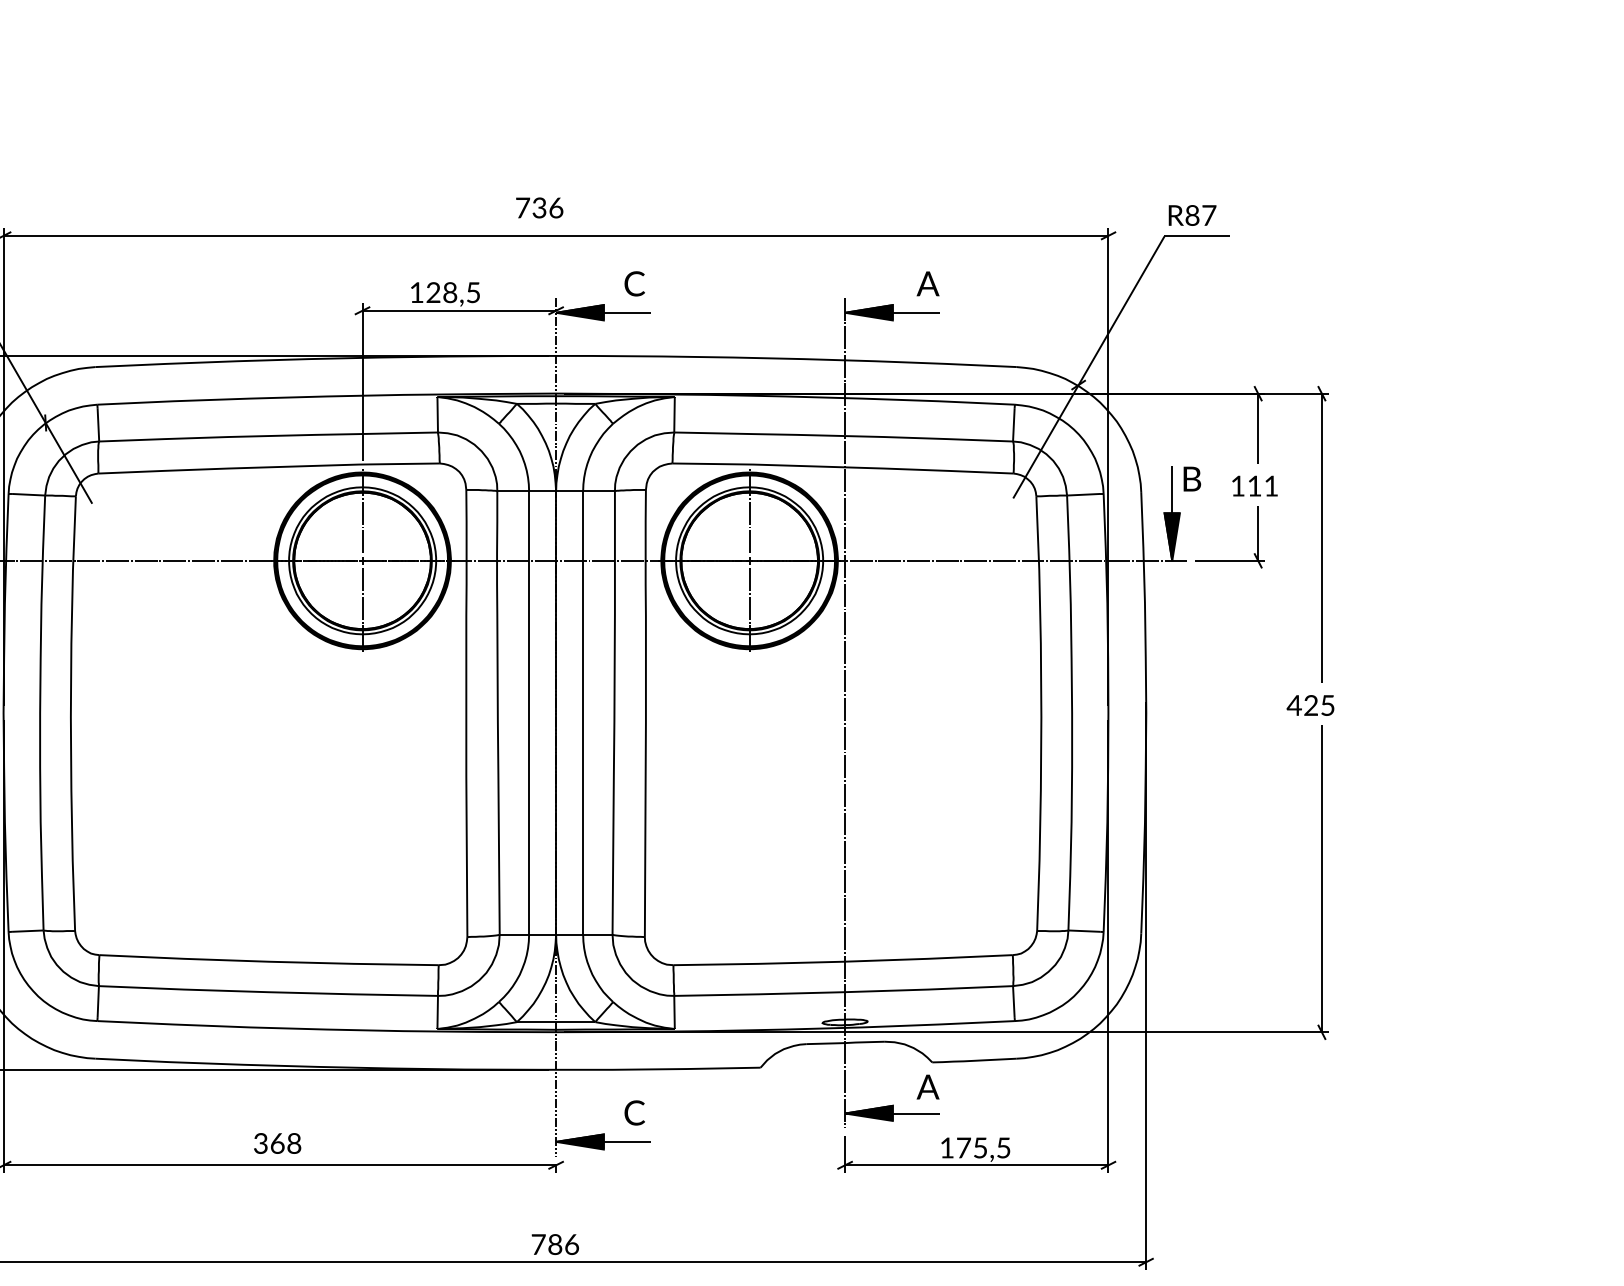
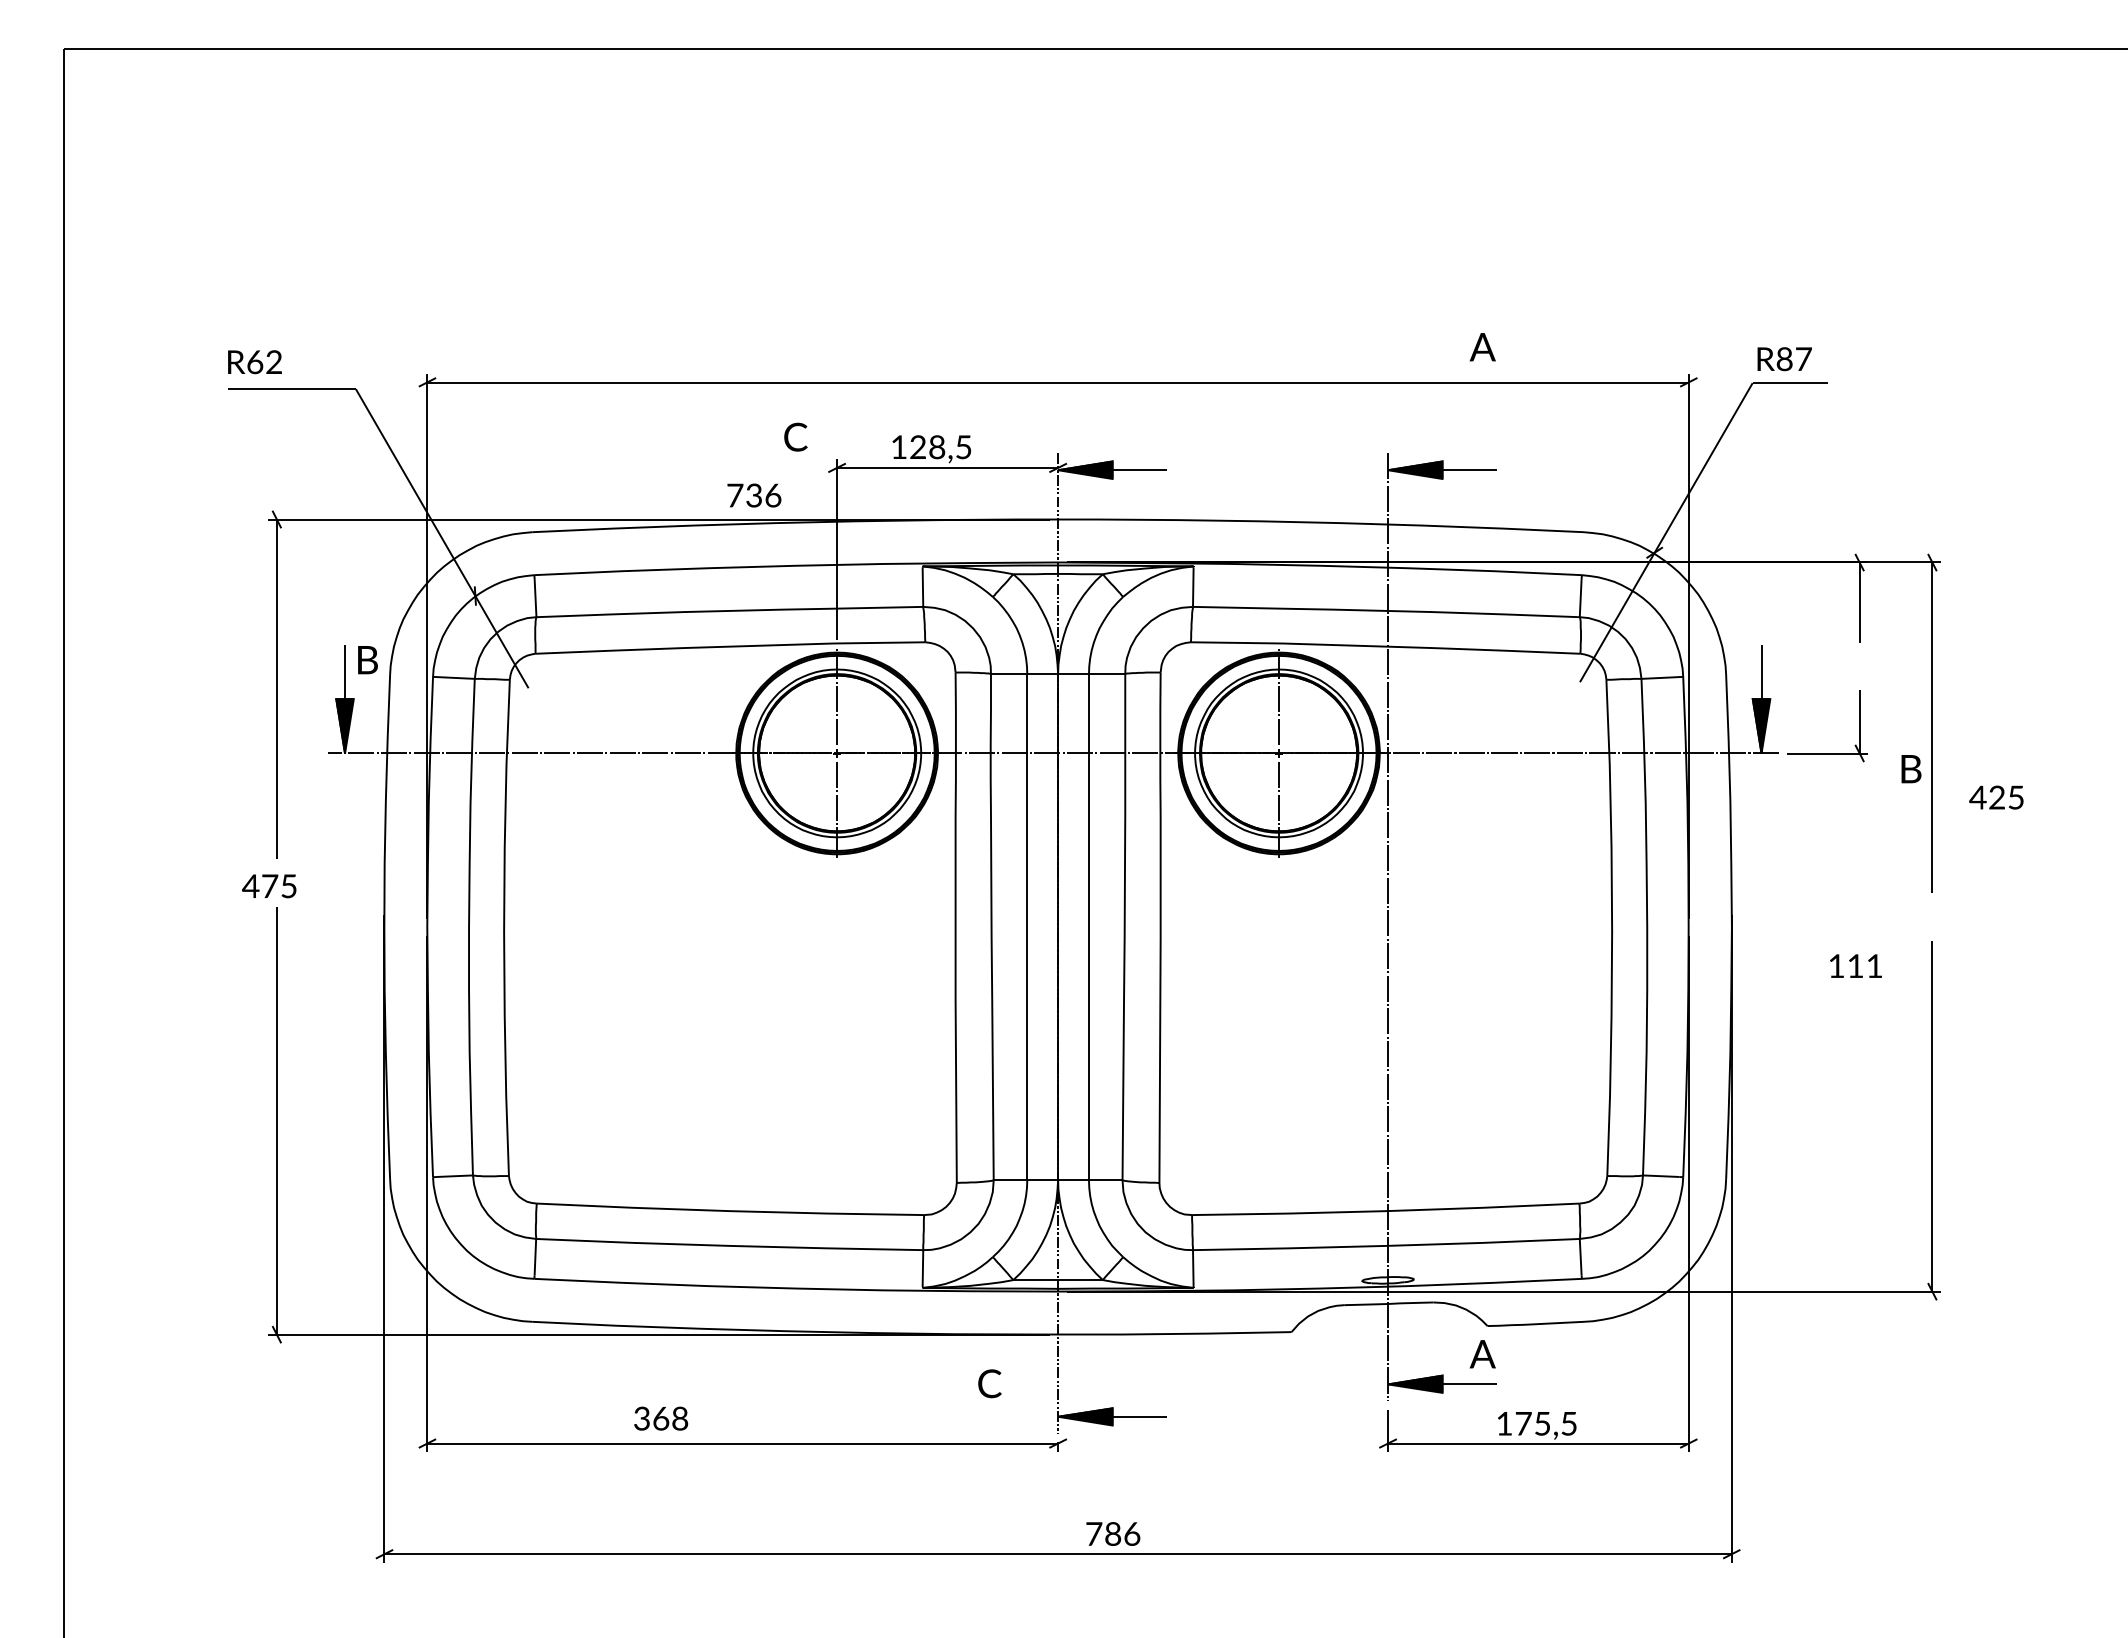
text: (539, 207) -> (754, 495), moved
text: (634, 283) -> (795, 436), moved
text: (927, 284) -> (1482, 347), moved
text: (1192, 479) -> (1911, 769), moved
text: (1254, 485) -> (1855, 965), moved
text: (1310, 705) -> (1996, 797), moved
text: (634, 1112) -> (989, 1383), moved
text: (277, 1143) -> (661, 1418), moved
text: (555, 1244) -> (1113, 1533), moved

